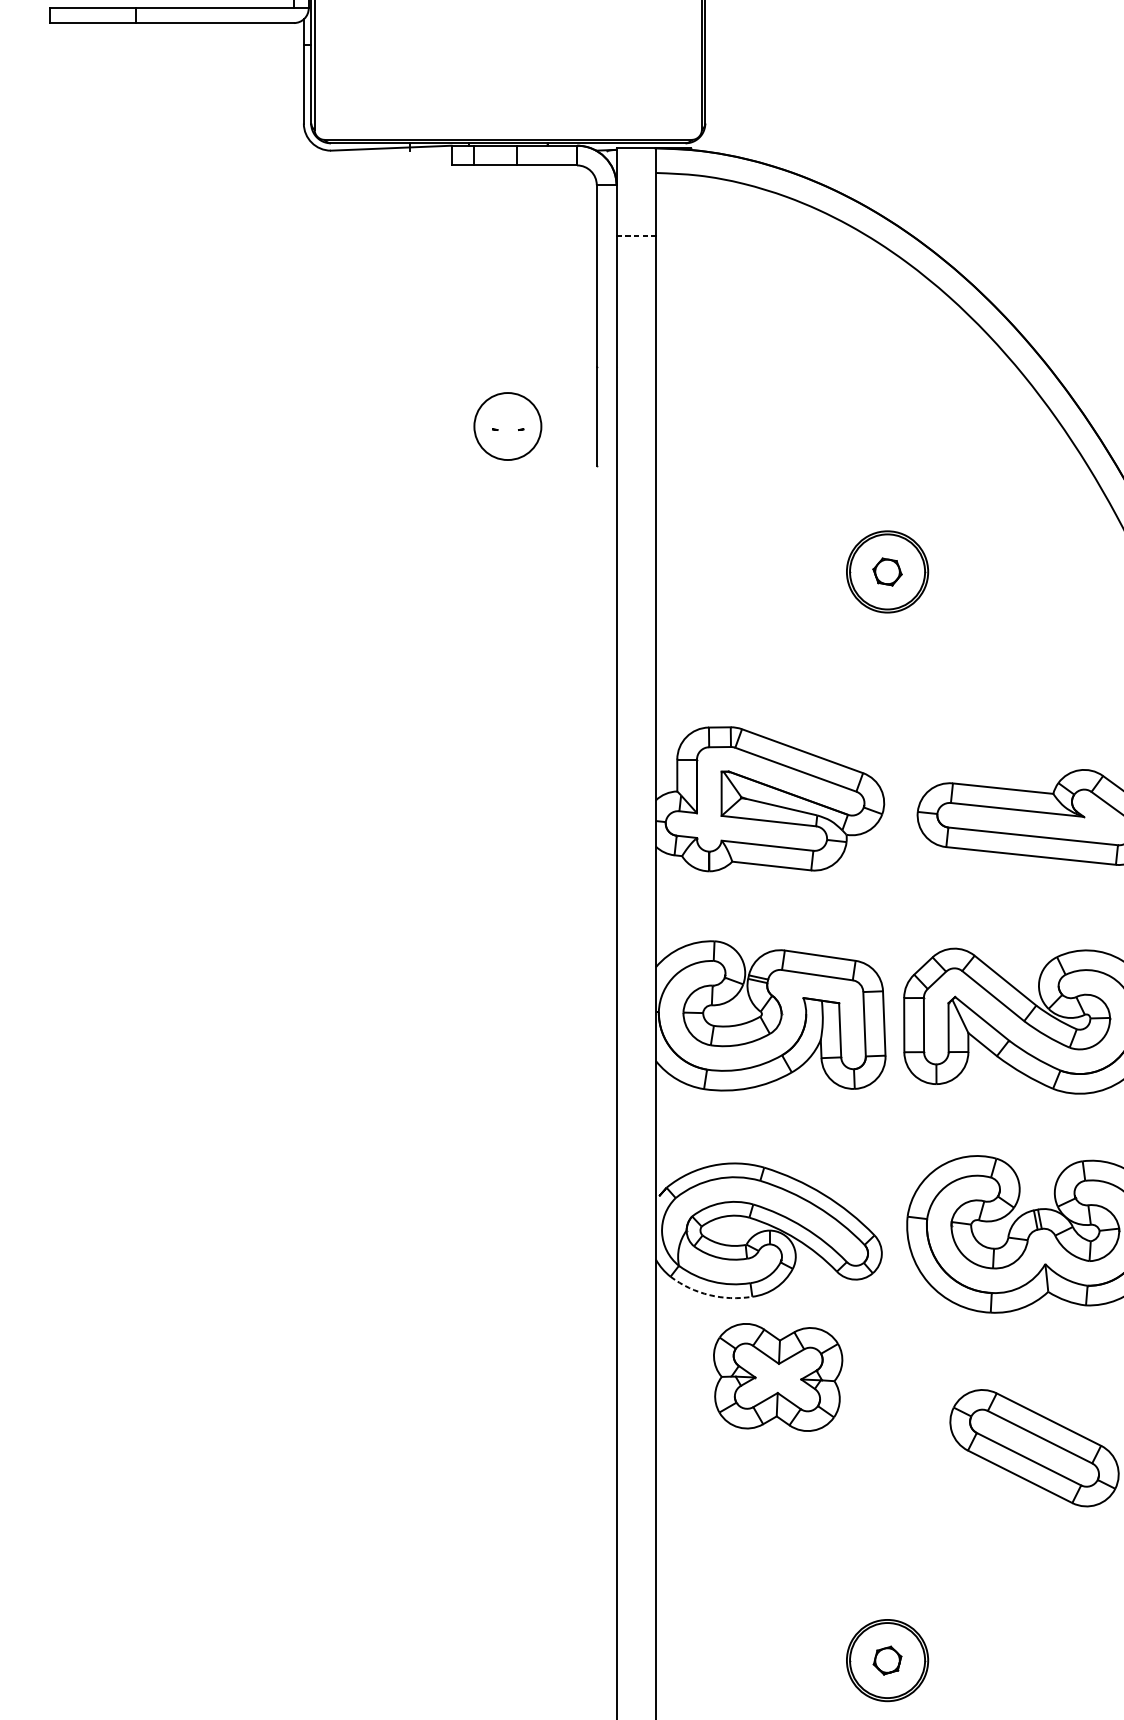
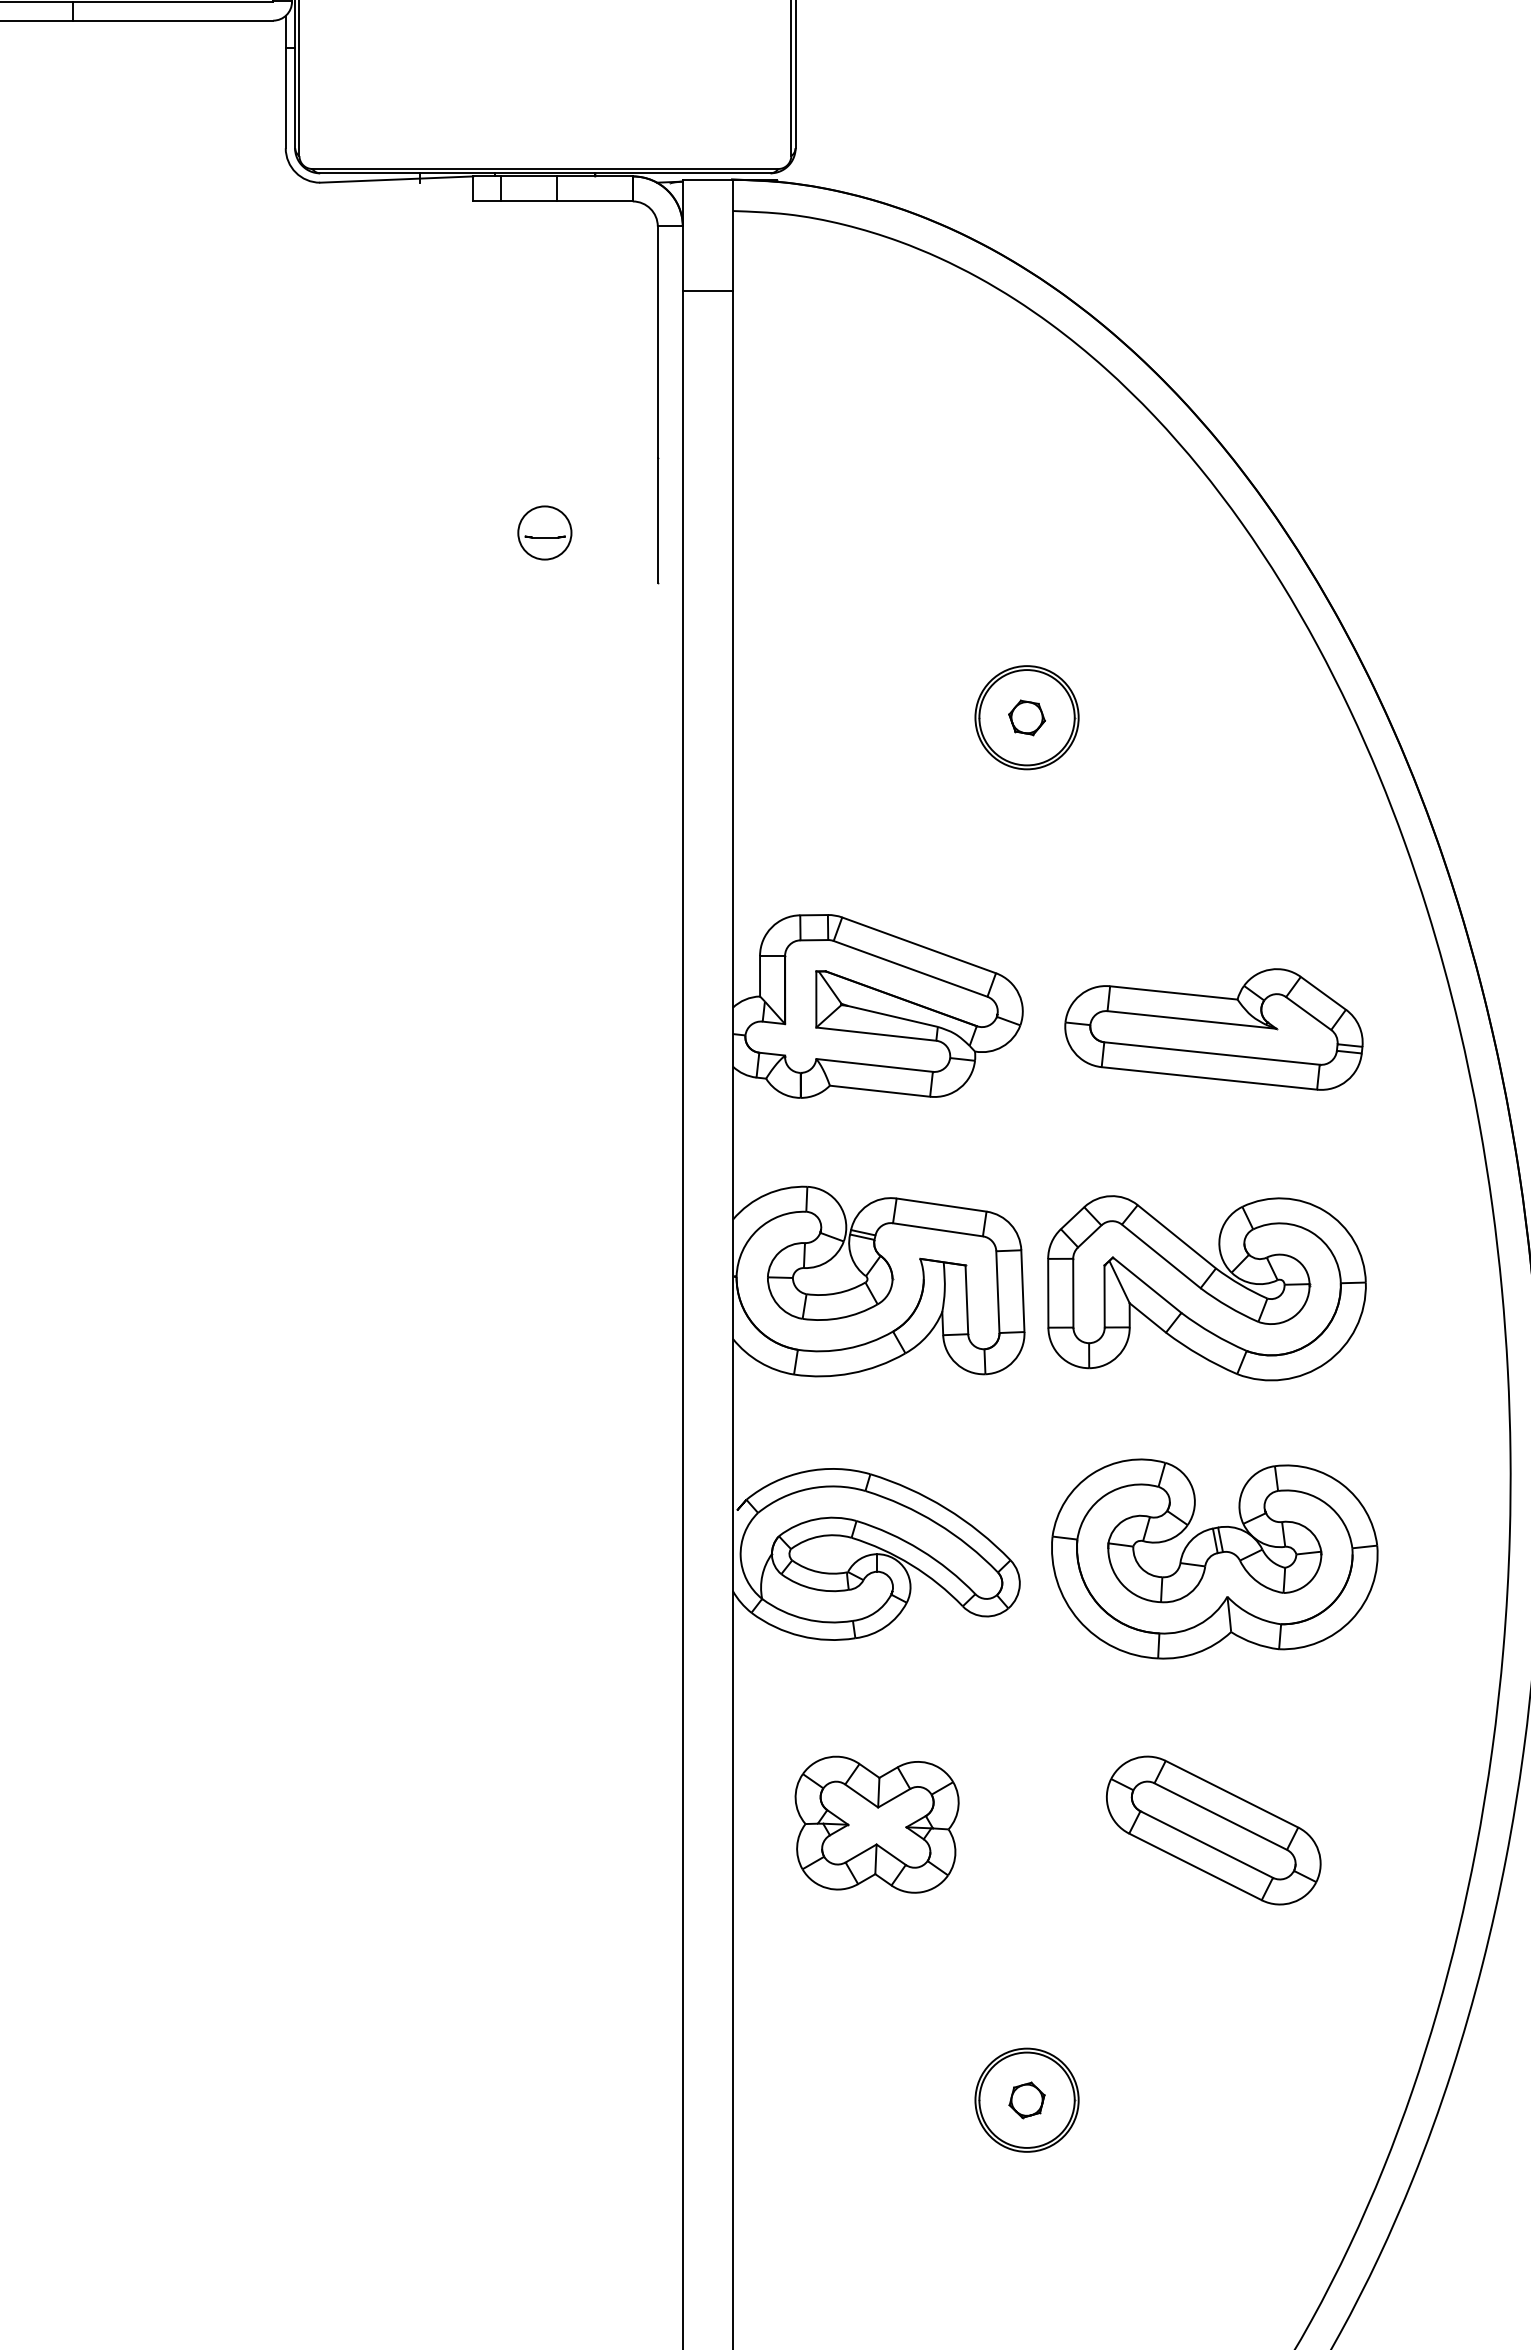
line: (636, 235) -> (708, 290), dashed -> solid
circle: (507, 426) -> (544, 532), size x0.62
line: (507, 430) -> (544, 537), added
arc: (709, 1295) -> (800, 1636), dashed -> solid
part: (777, 1377) -> (876, 1824), moved

